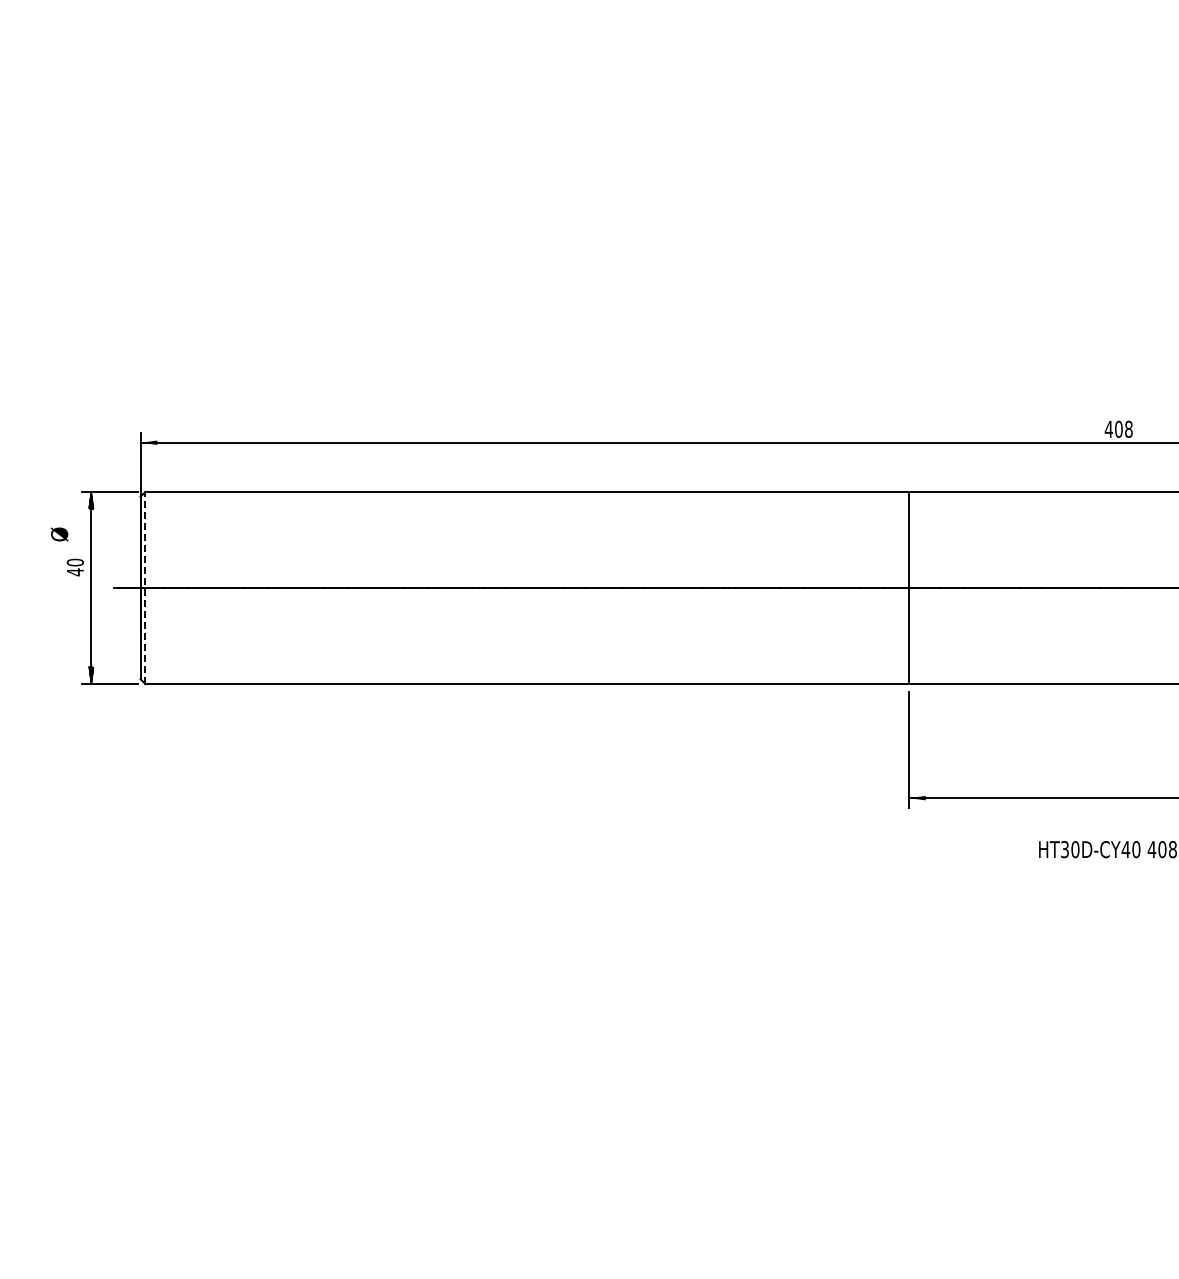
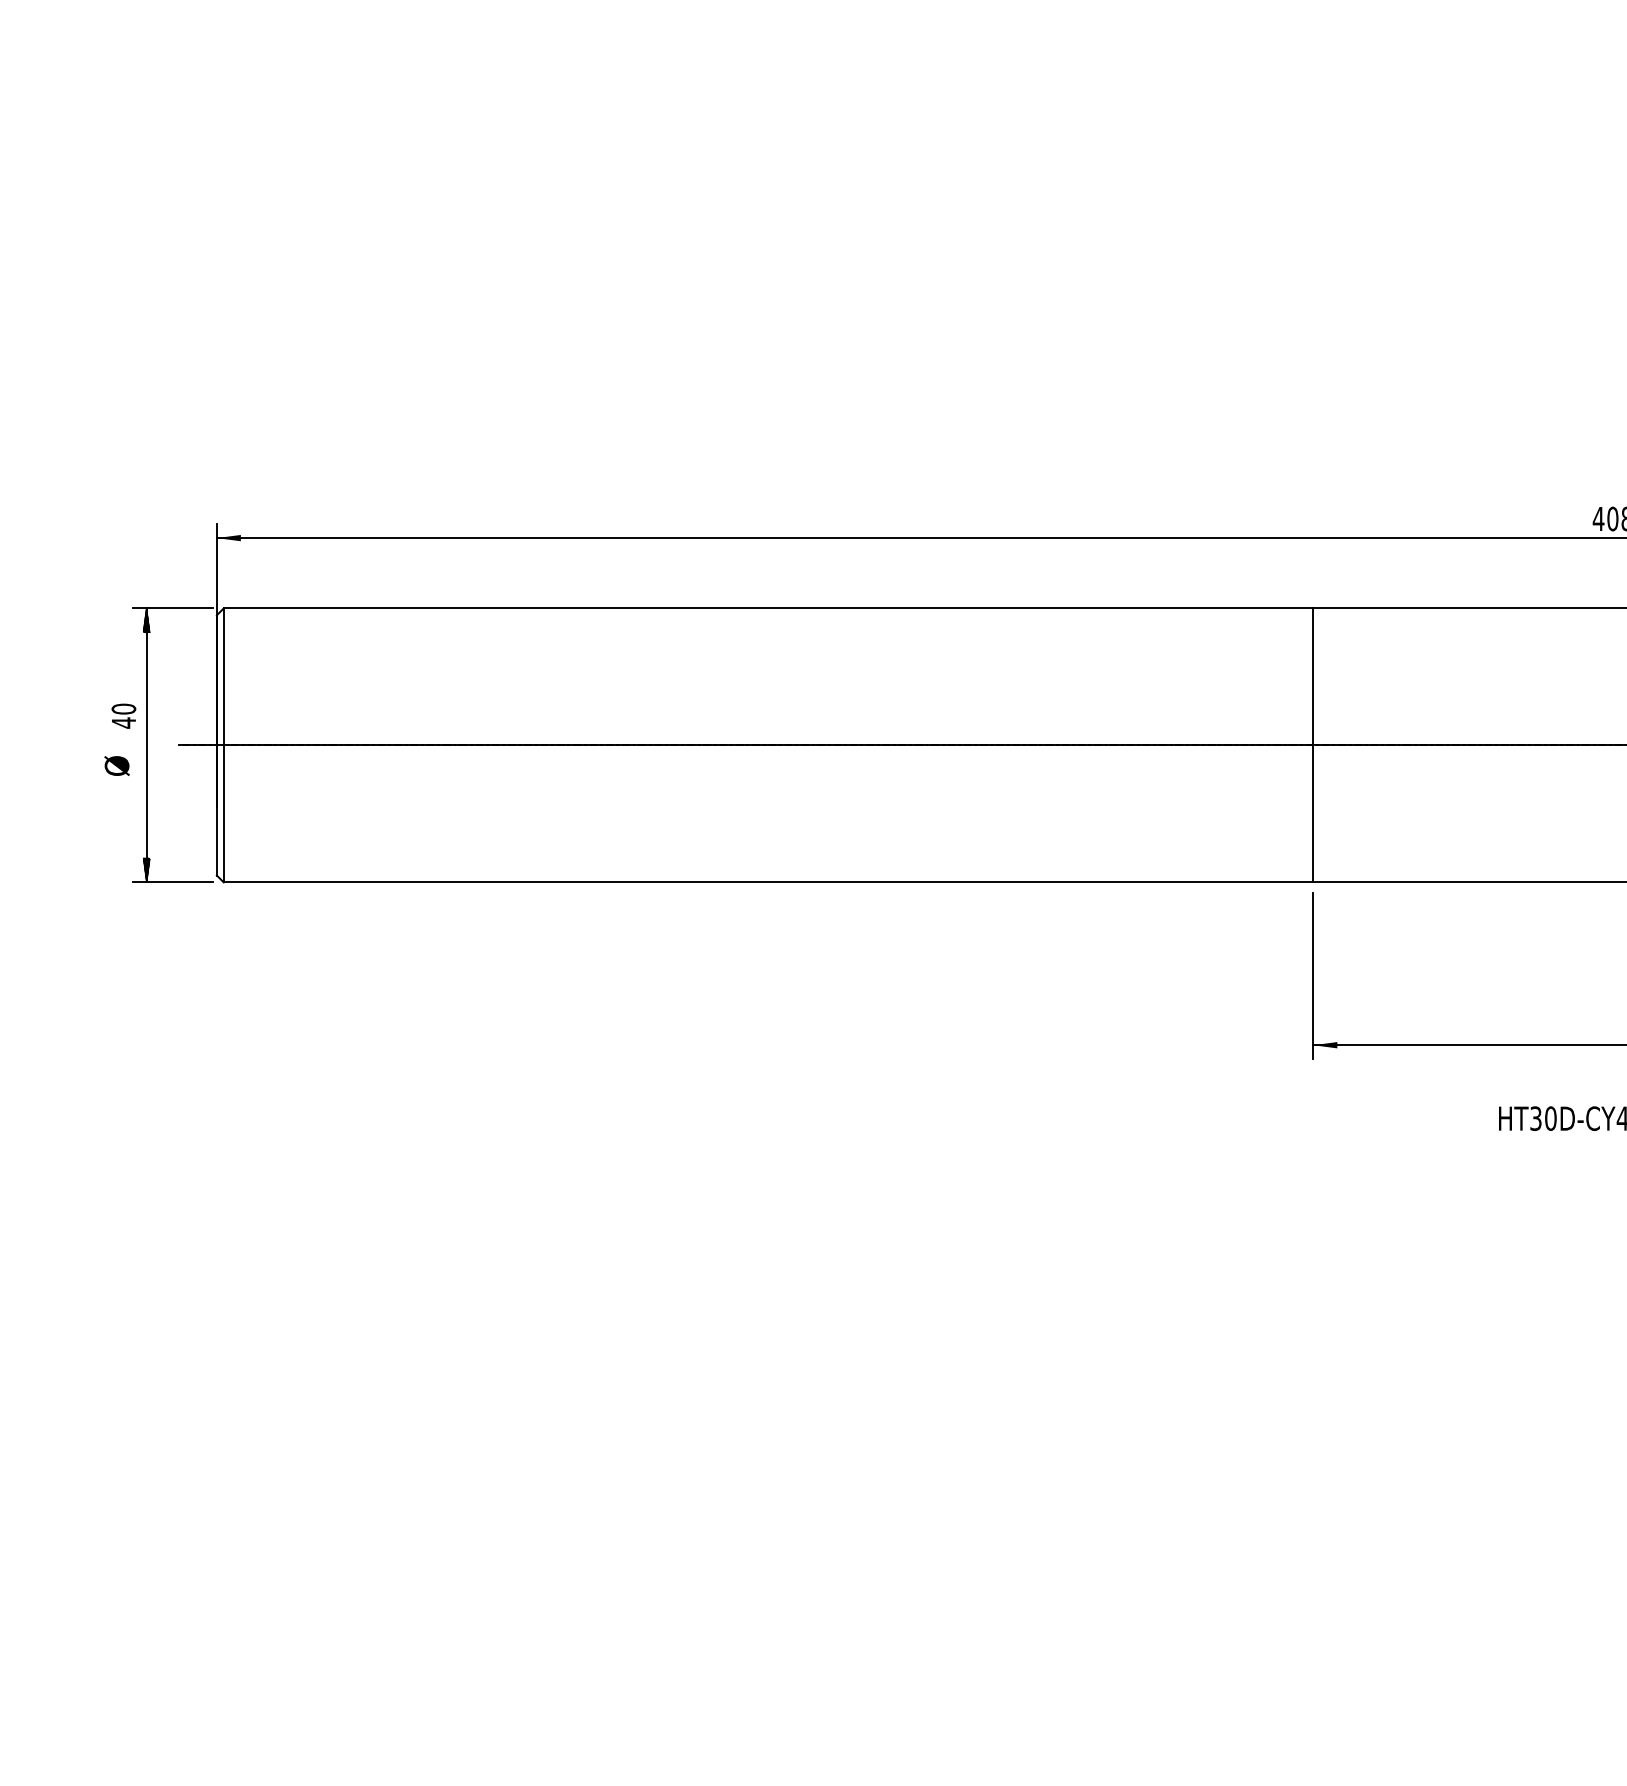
text: (59, 534) -> (116, 766), moved
line: (145, 587) -> (223, 744), dashed -> solid

